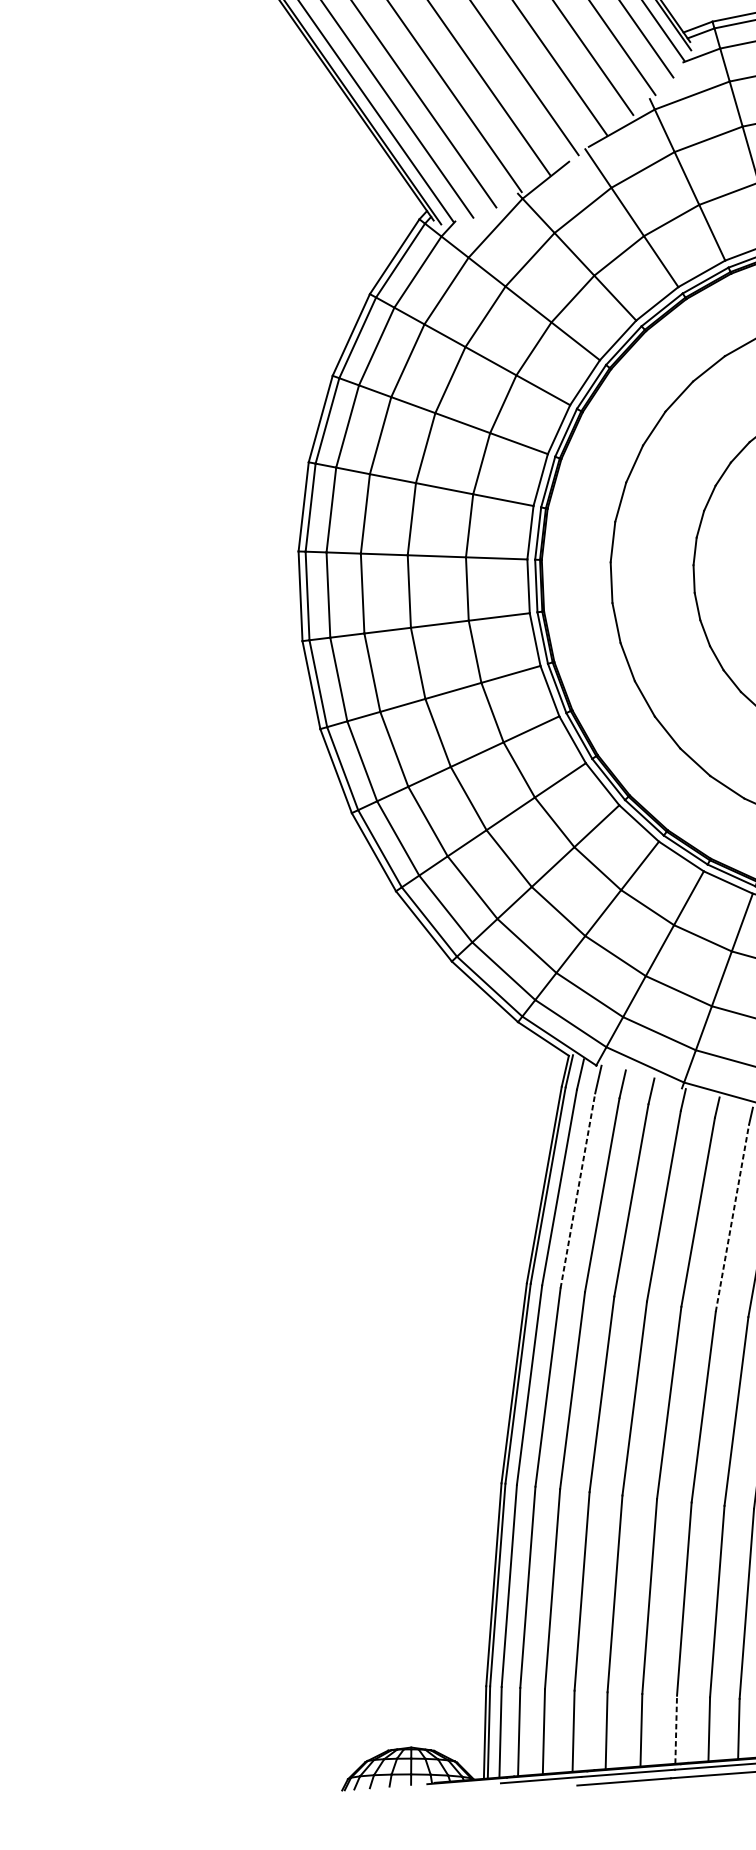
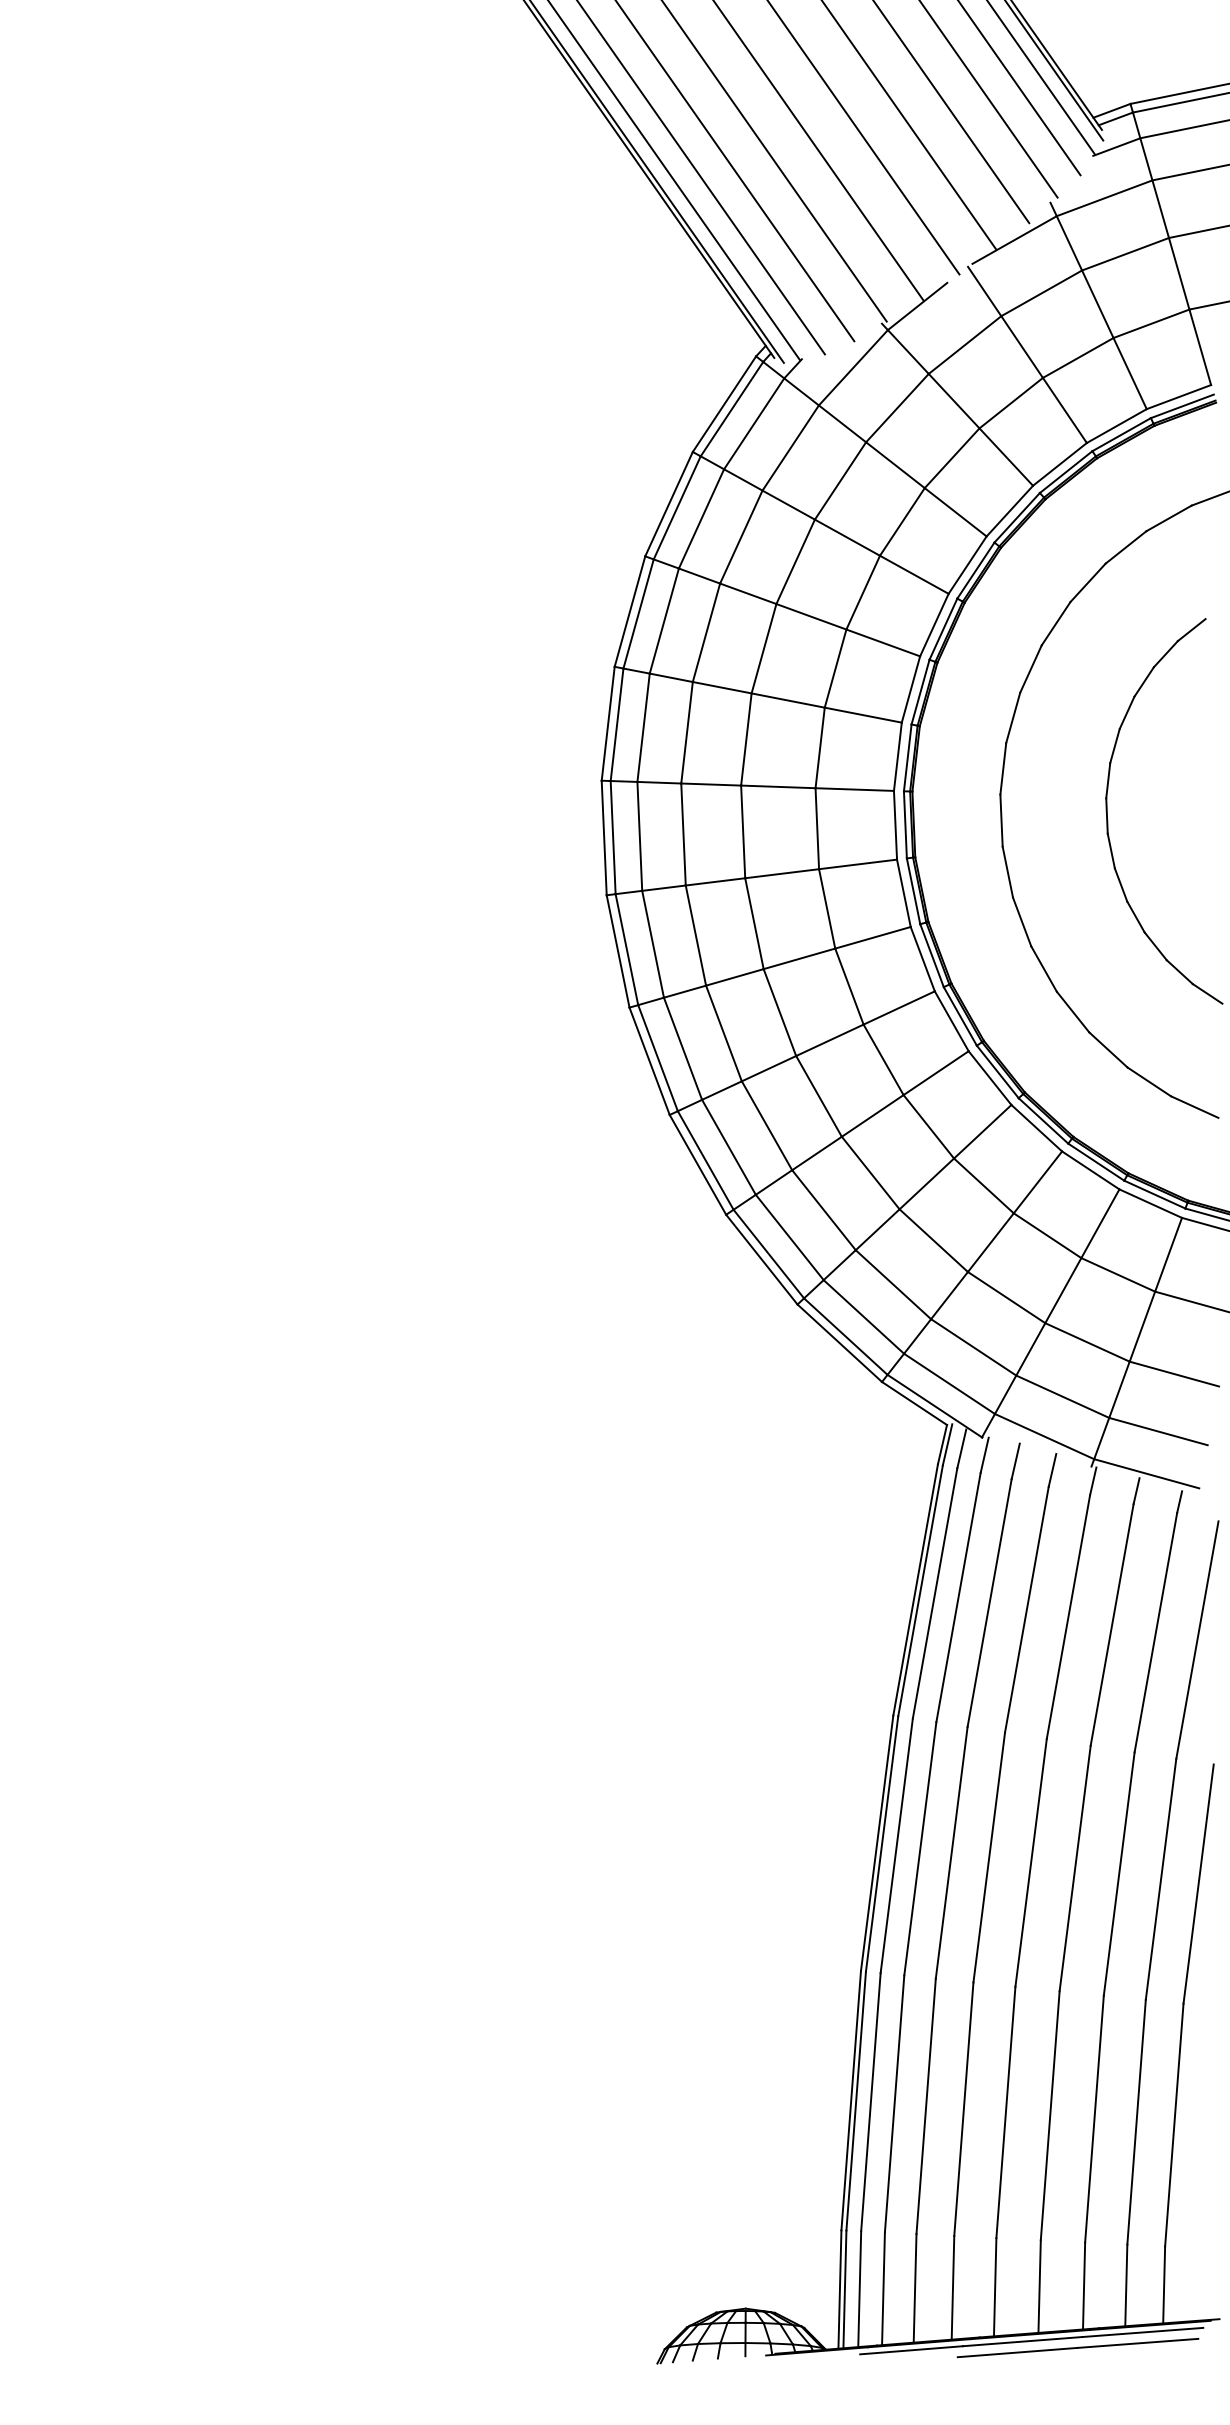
line: (577, 1190) -> (958, 1597), dashed -> solid
line: (732, 1218) -> (1155, 1632), dashed -> solid
line: (676, 1729) -> (1084, 2285), dashed -> solid

